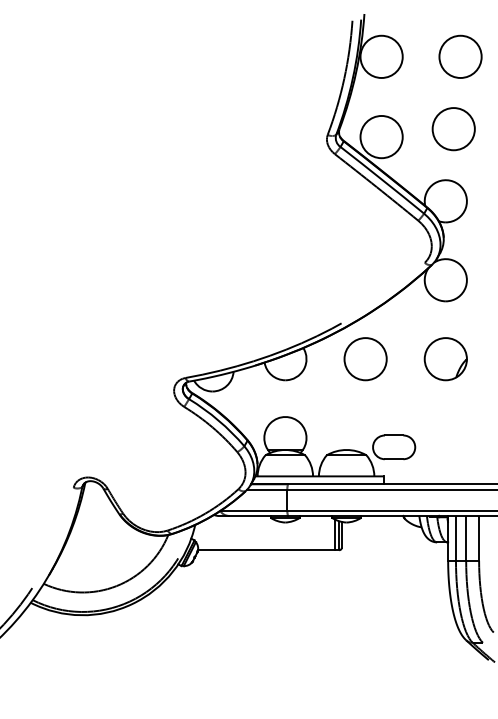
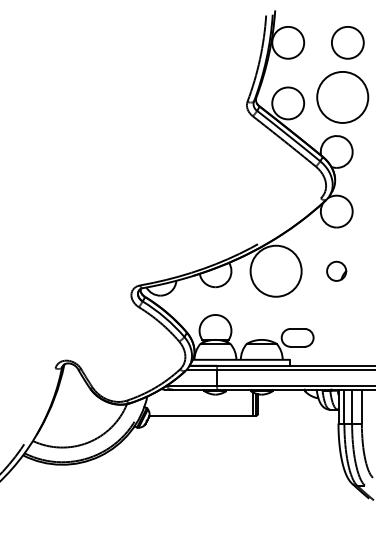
circle: (453, 129) -> (342, 97), size x1.6
circle: (366, 359) -> (276, 271), size x1.6
part: (445, 359) -> (336, 271), size x0.6

